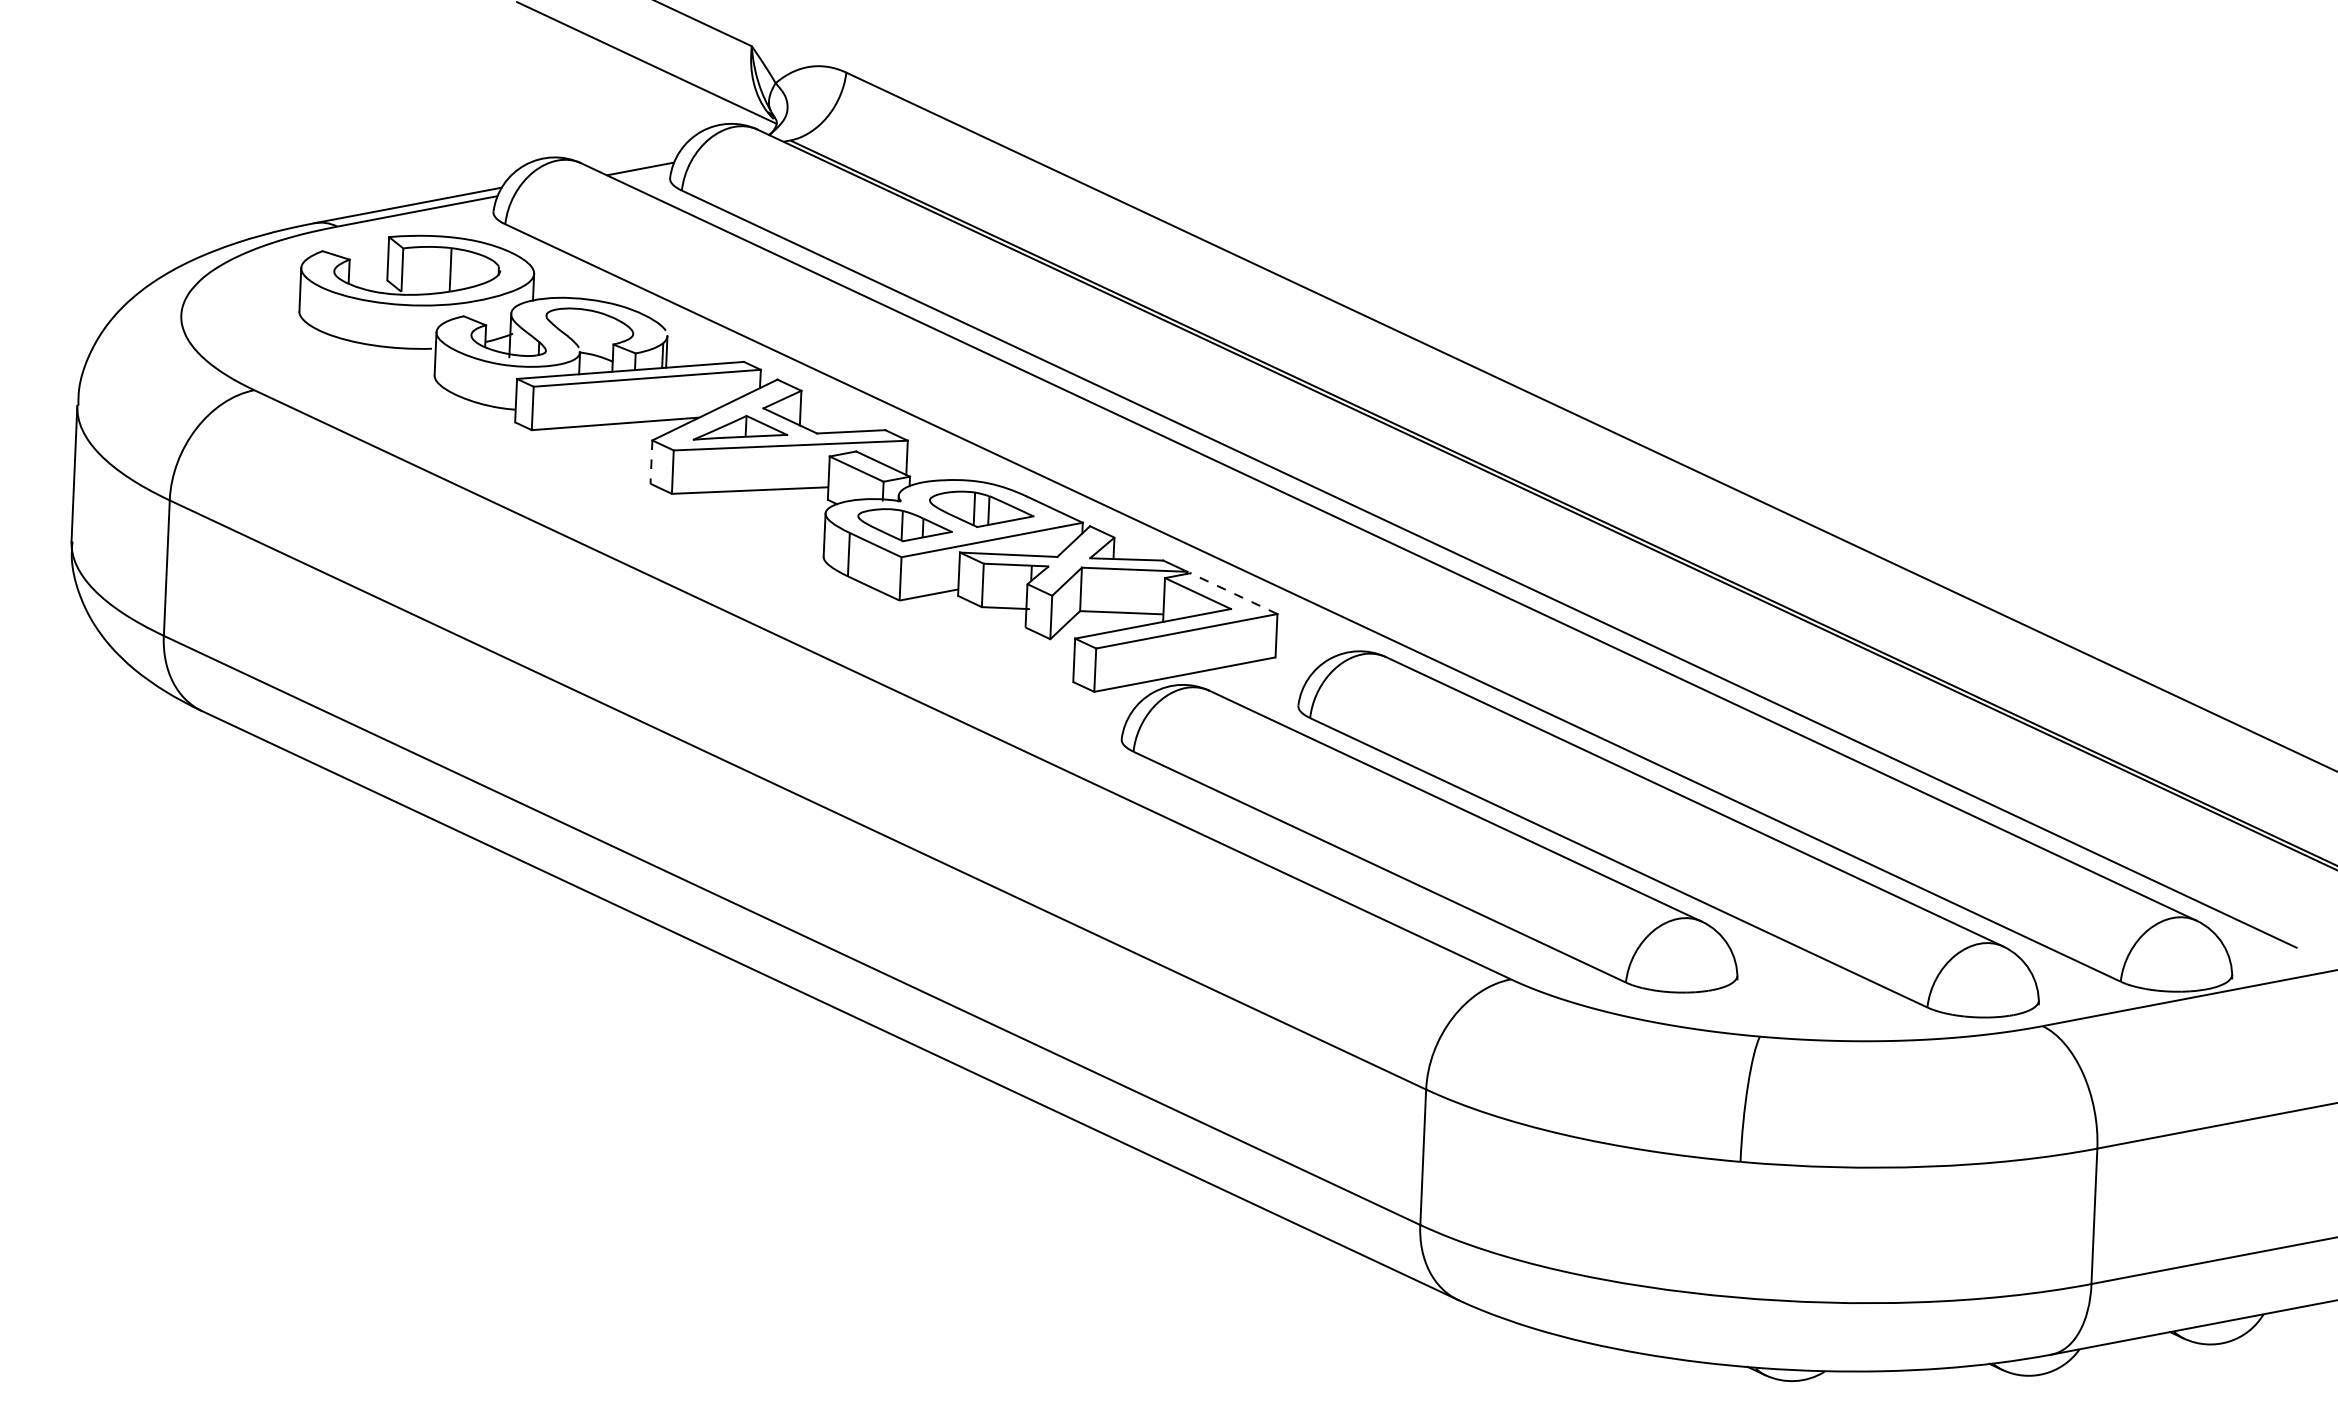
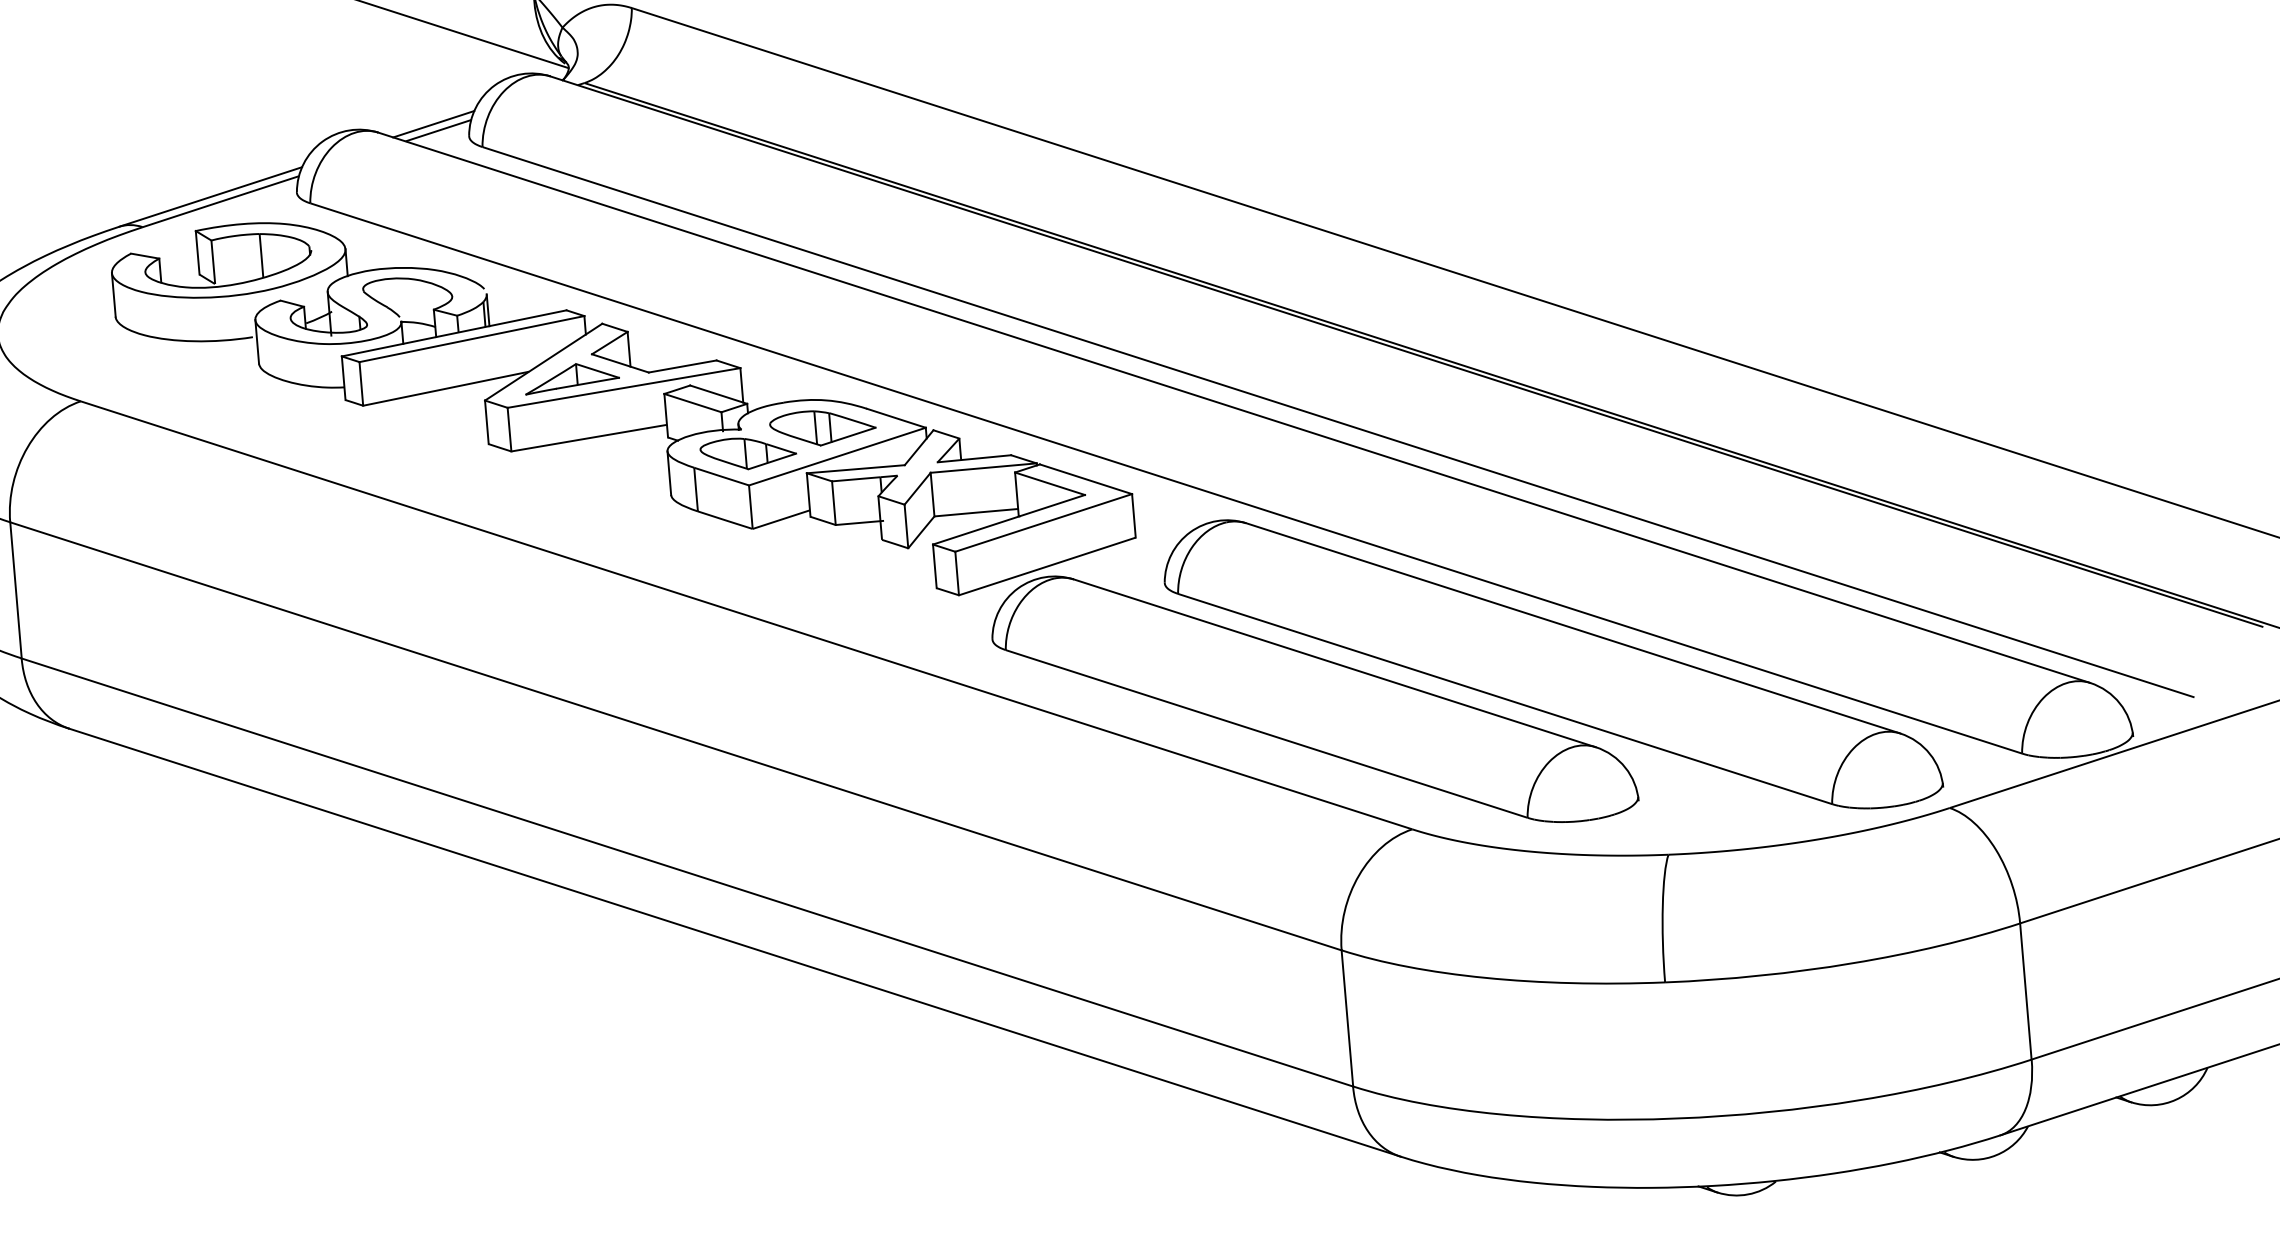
line: (636, 161) -> (433, 123), added
line: (651, 462) -> (486, 422), dashed -> solid
line: (1233, 593) -> (1085, 479), dashed -> solid

